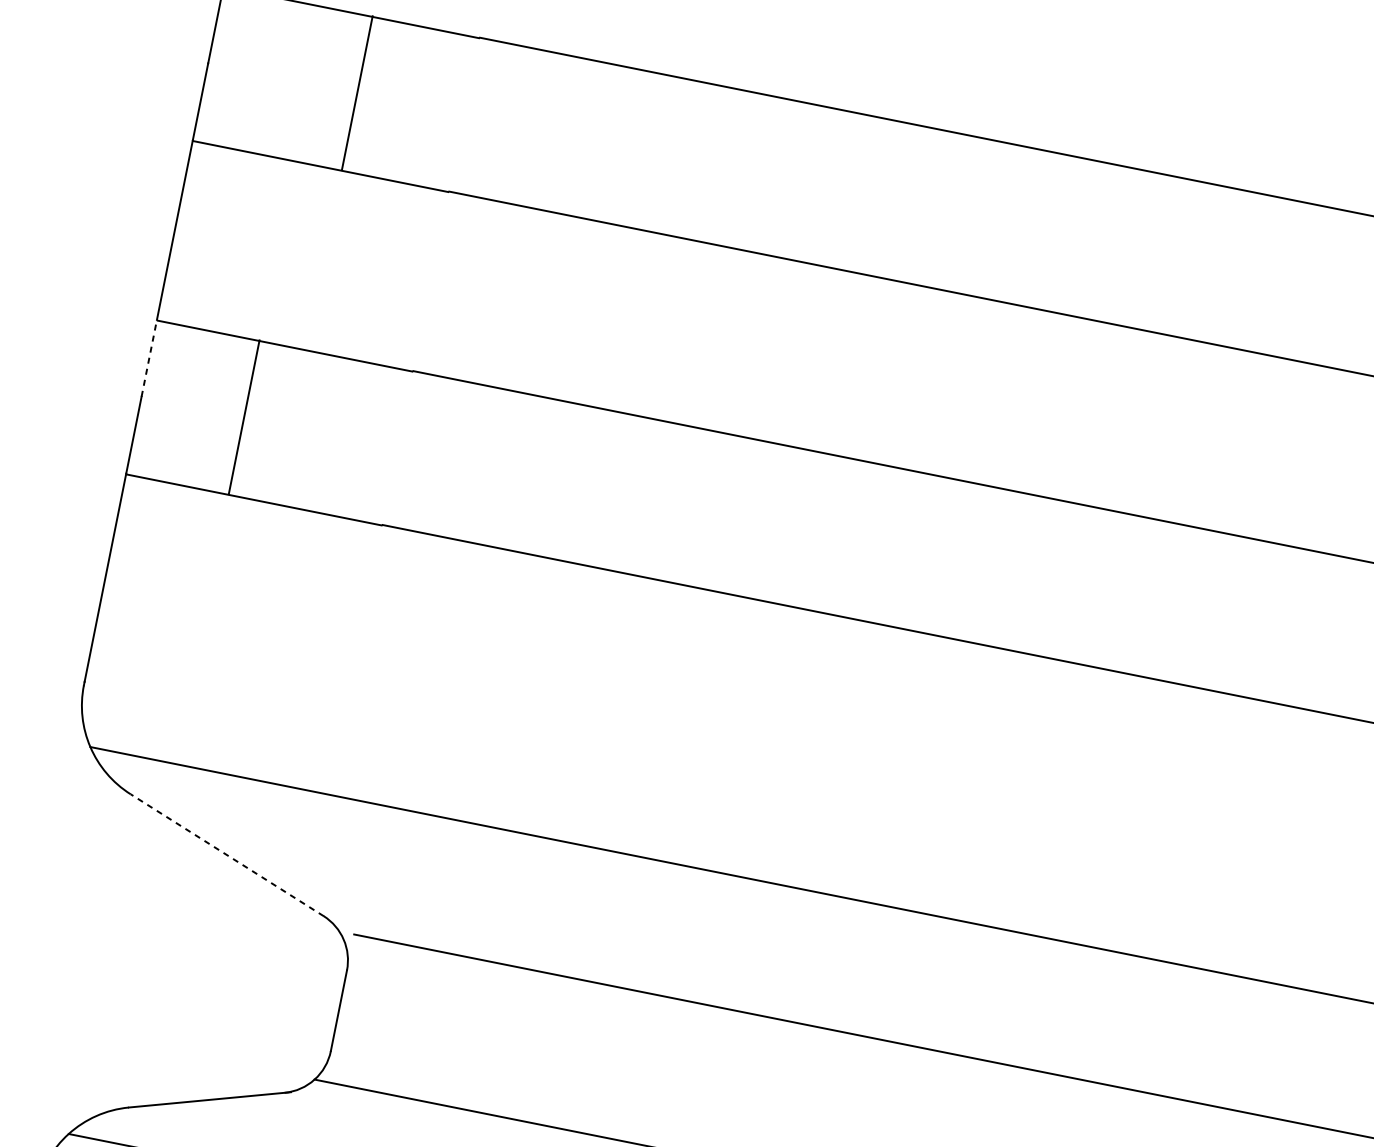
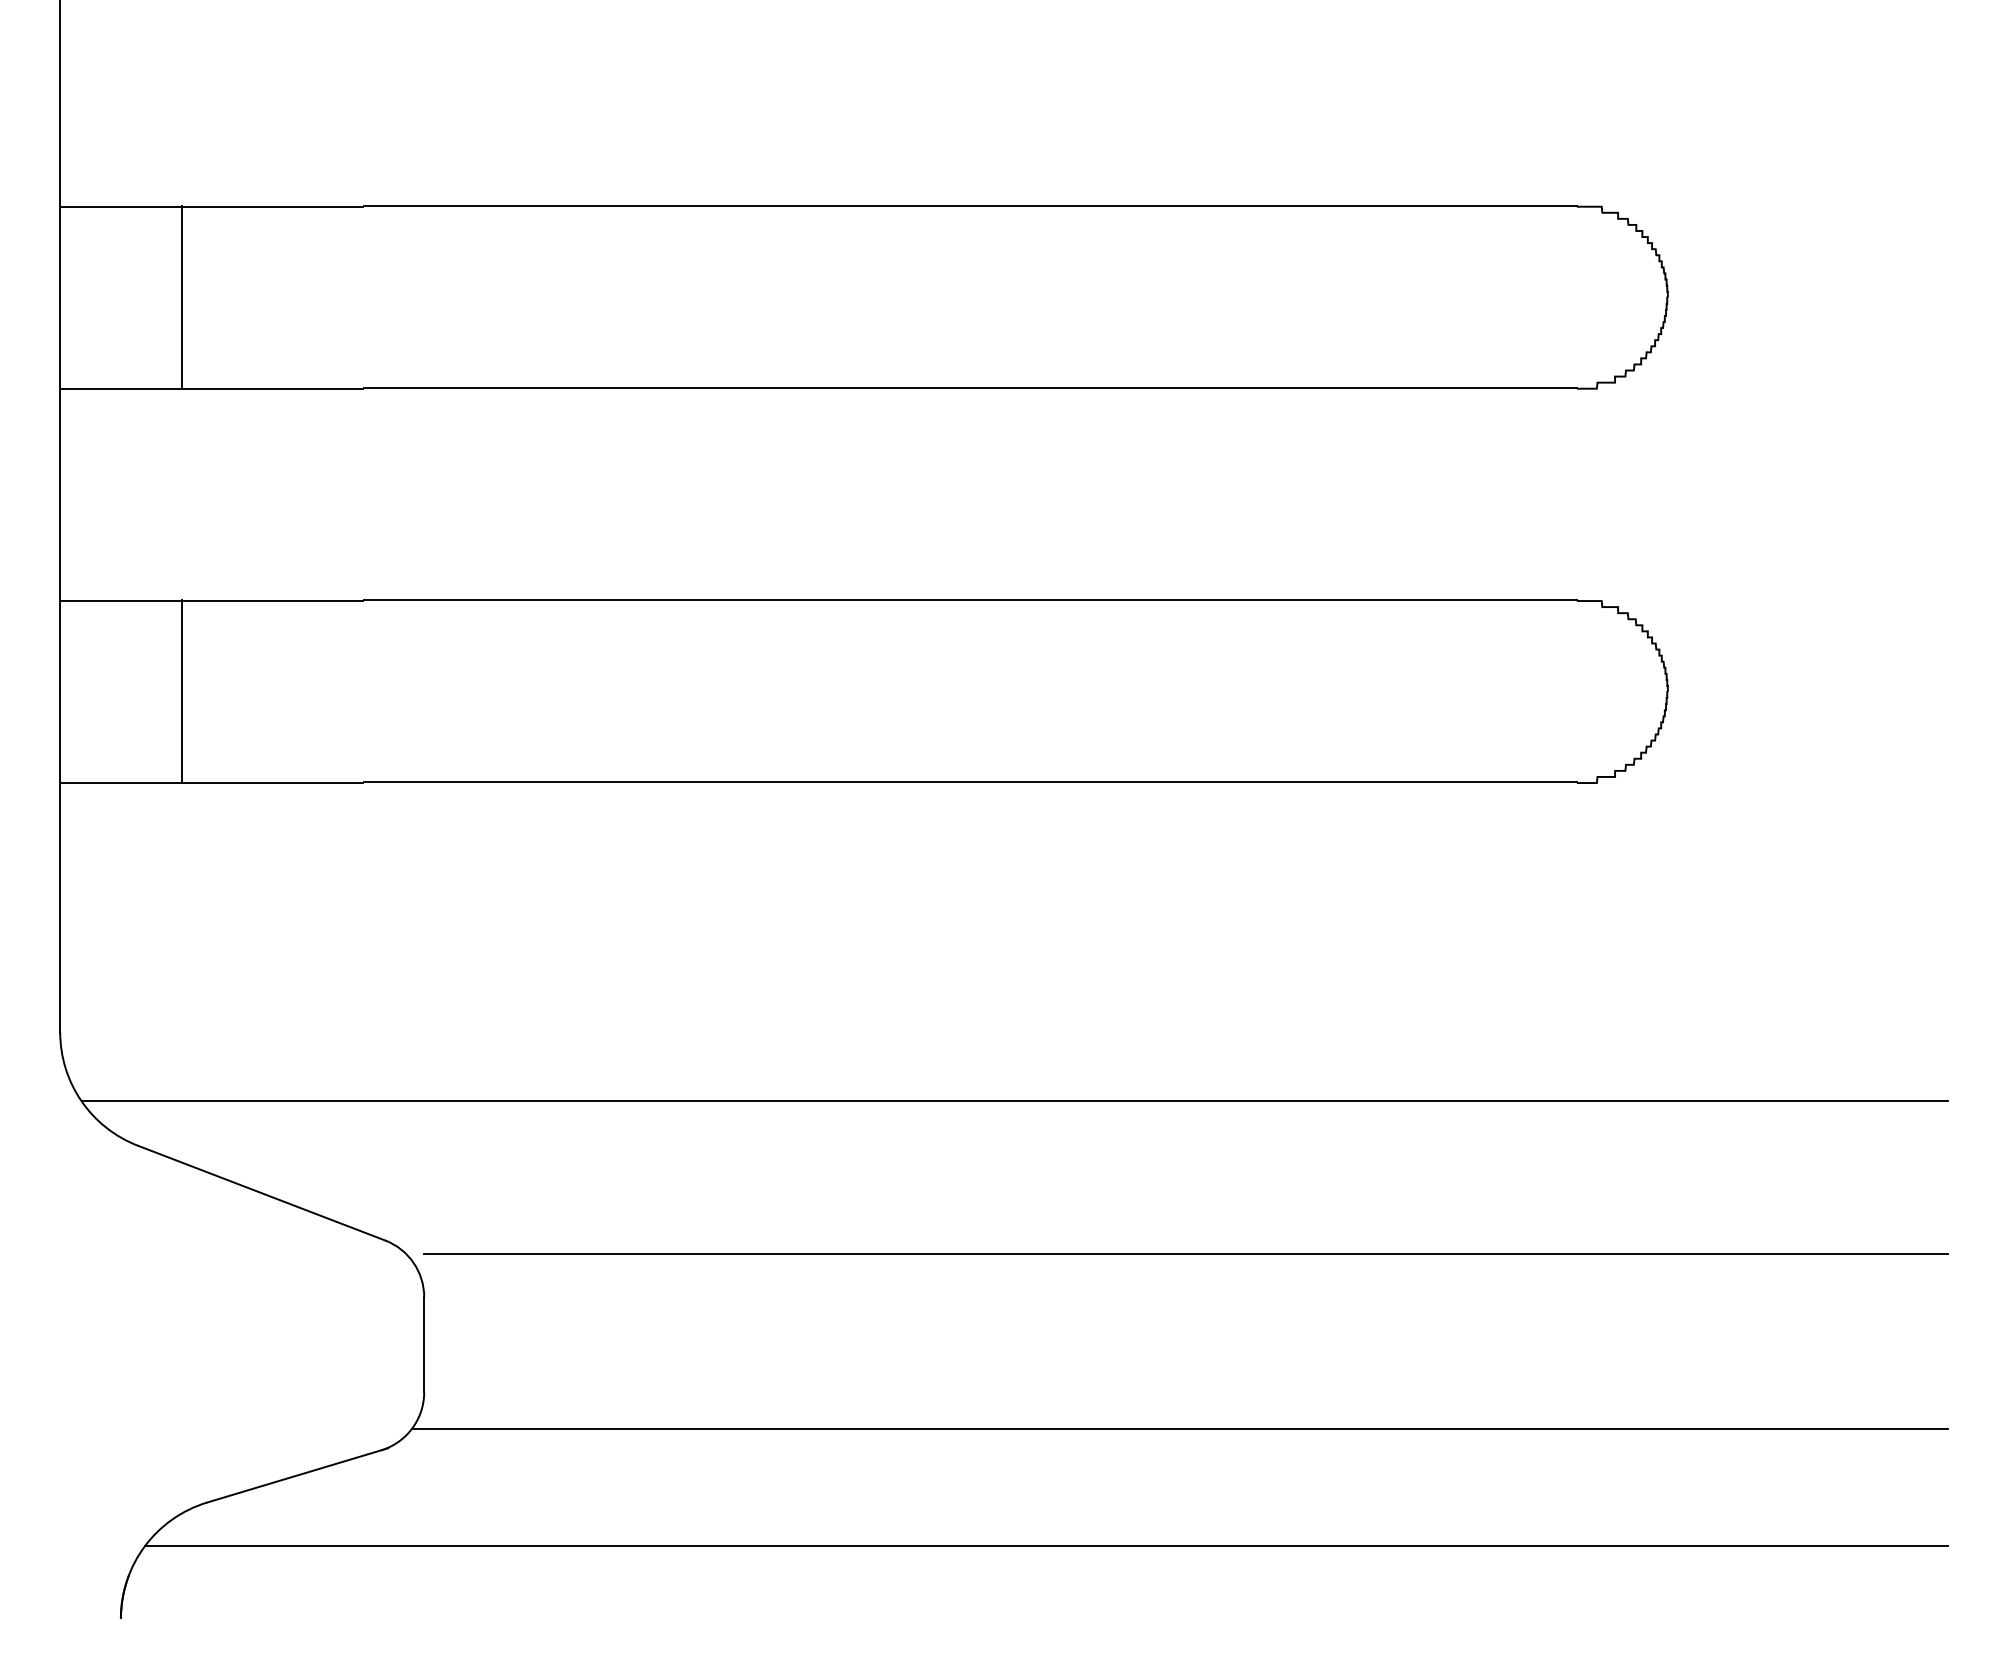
line: (357, 92) -> (181, 296), moved
line: (149, 358) -> (60, 645), dashed -> solid
line: (226, 855) -> (261, 1193), dashed -> solid

